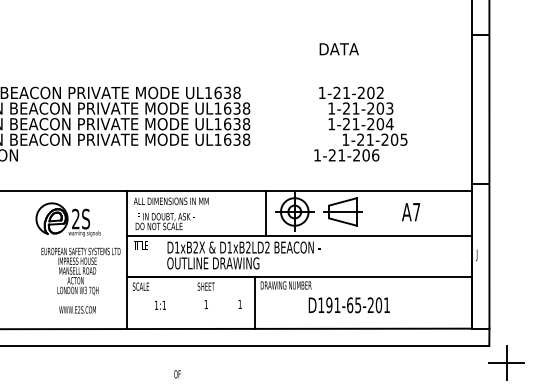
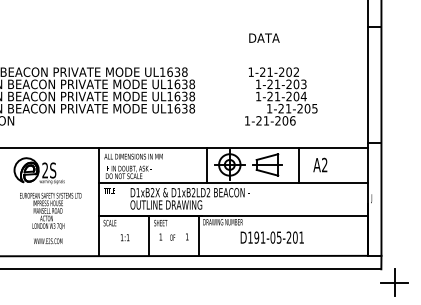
text: (416, 211) -> (324, 164), A7 -> A2
line: (383, 212) -> (298, 165), added
part: (67, 219) -> (38, 170), moved
text: (80, 280) -> (50, 218), moved
line: (190, 302) -> (148, 235), added
text: (350, 304) -> (273, 237), D191-65-201 -> D191-05-201
text: (177, 374) -> (172, 237), moved

